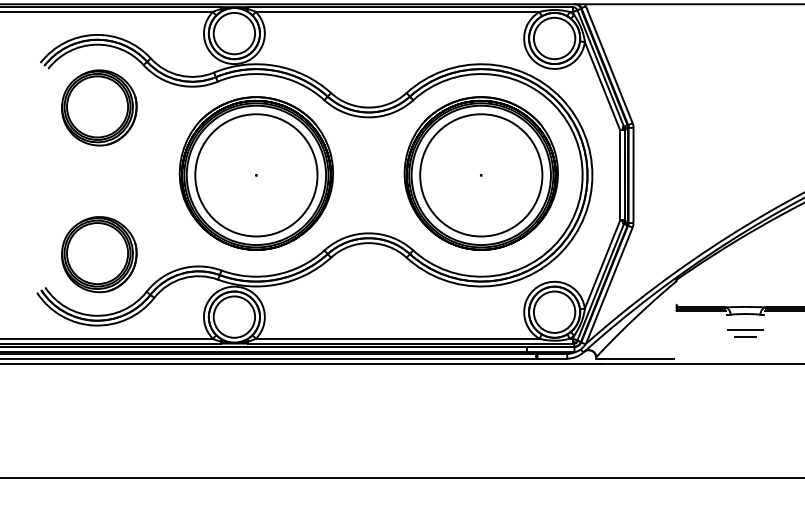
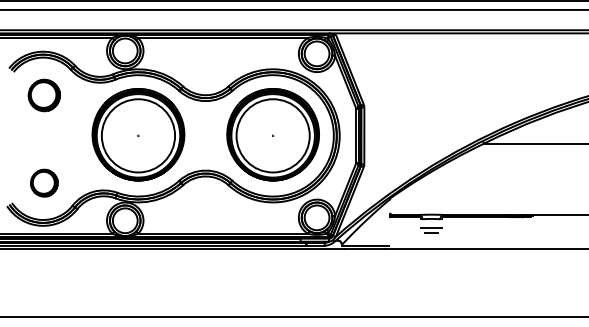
part: (99, 107) -> (44, 95), size x0.7
part: (99, 253) -> (44, 182), size x0.6

